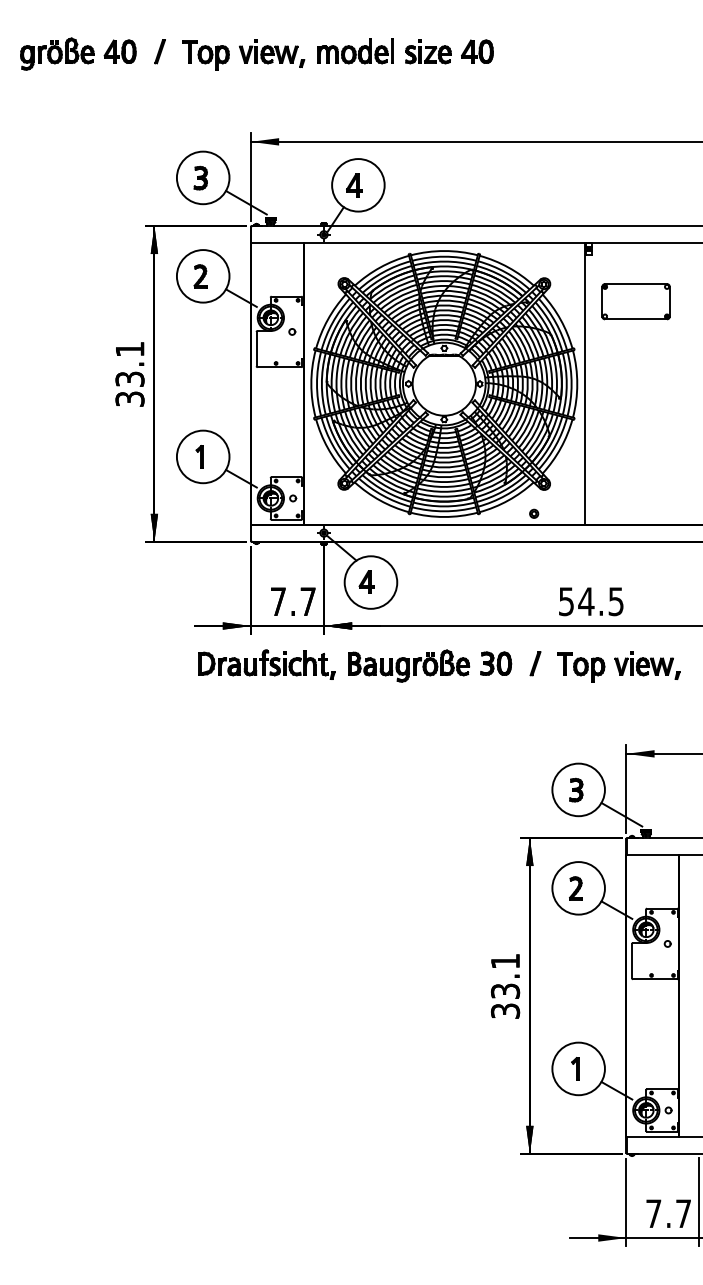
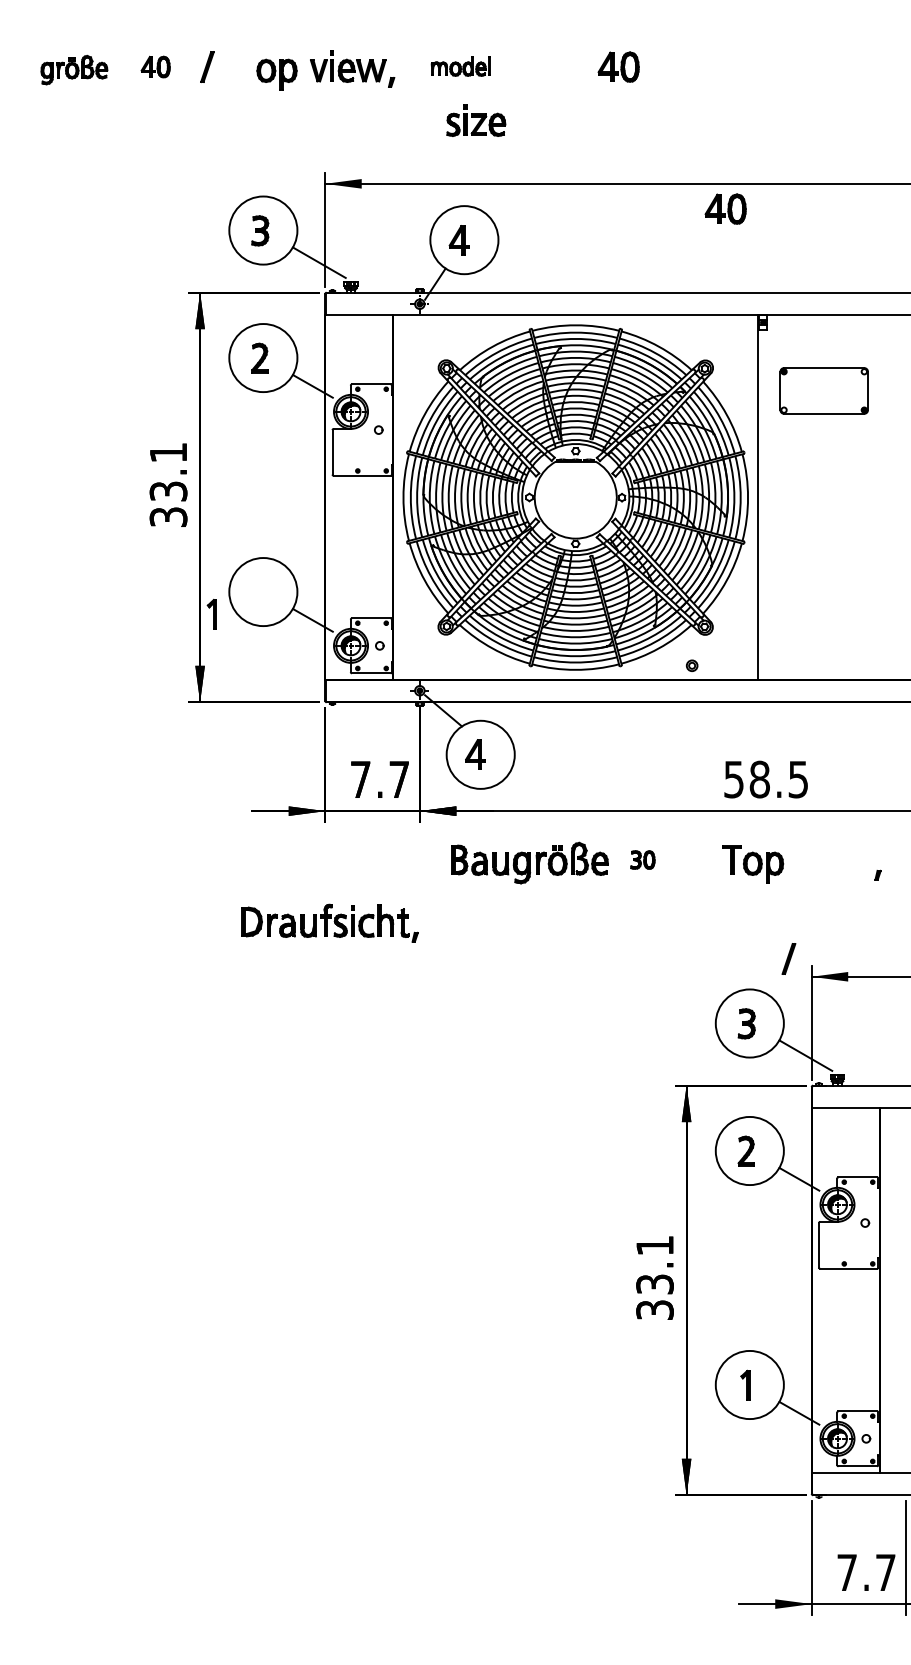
part: (119, 51) -> (155, 66), size x0.7
part: (189, 51) -> (245, 66), removed
part: (355, 51) -> (460, 66), size x0.6
part: (428, 51) -> (476, 120), moved
part: (57, 53) -> (74, 69), size x0.7
part: (559, 160) -> (725, 208), added
part: (199, 457) -> (211, 614), moved
text: (586, 601) -> (759, 779), 54.5 -> 58.5
part: (495, 663) -> (642, 859), size x0.6
part: (535, 663) -> (788, 958), moved
part: (644, 663) -> (834, 859), removed
part: (266, 664) -> (329, 922), moved

